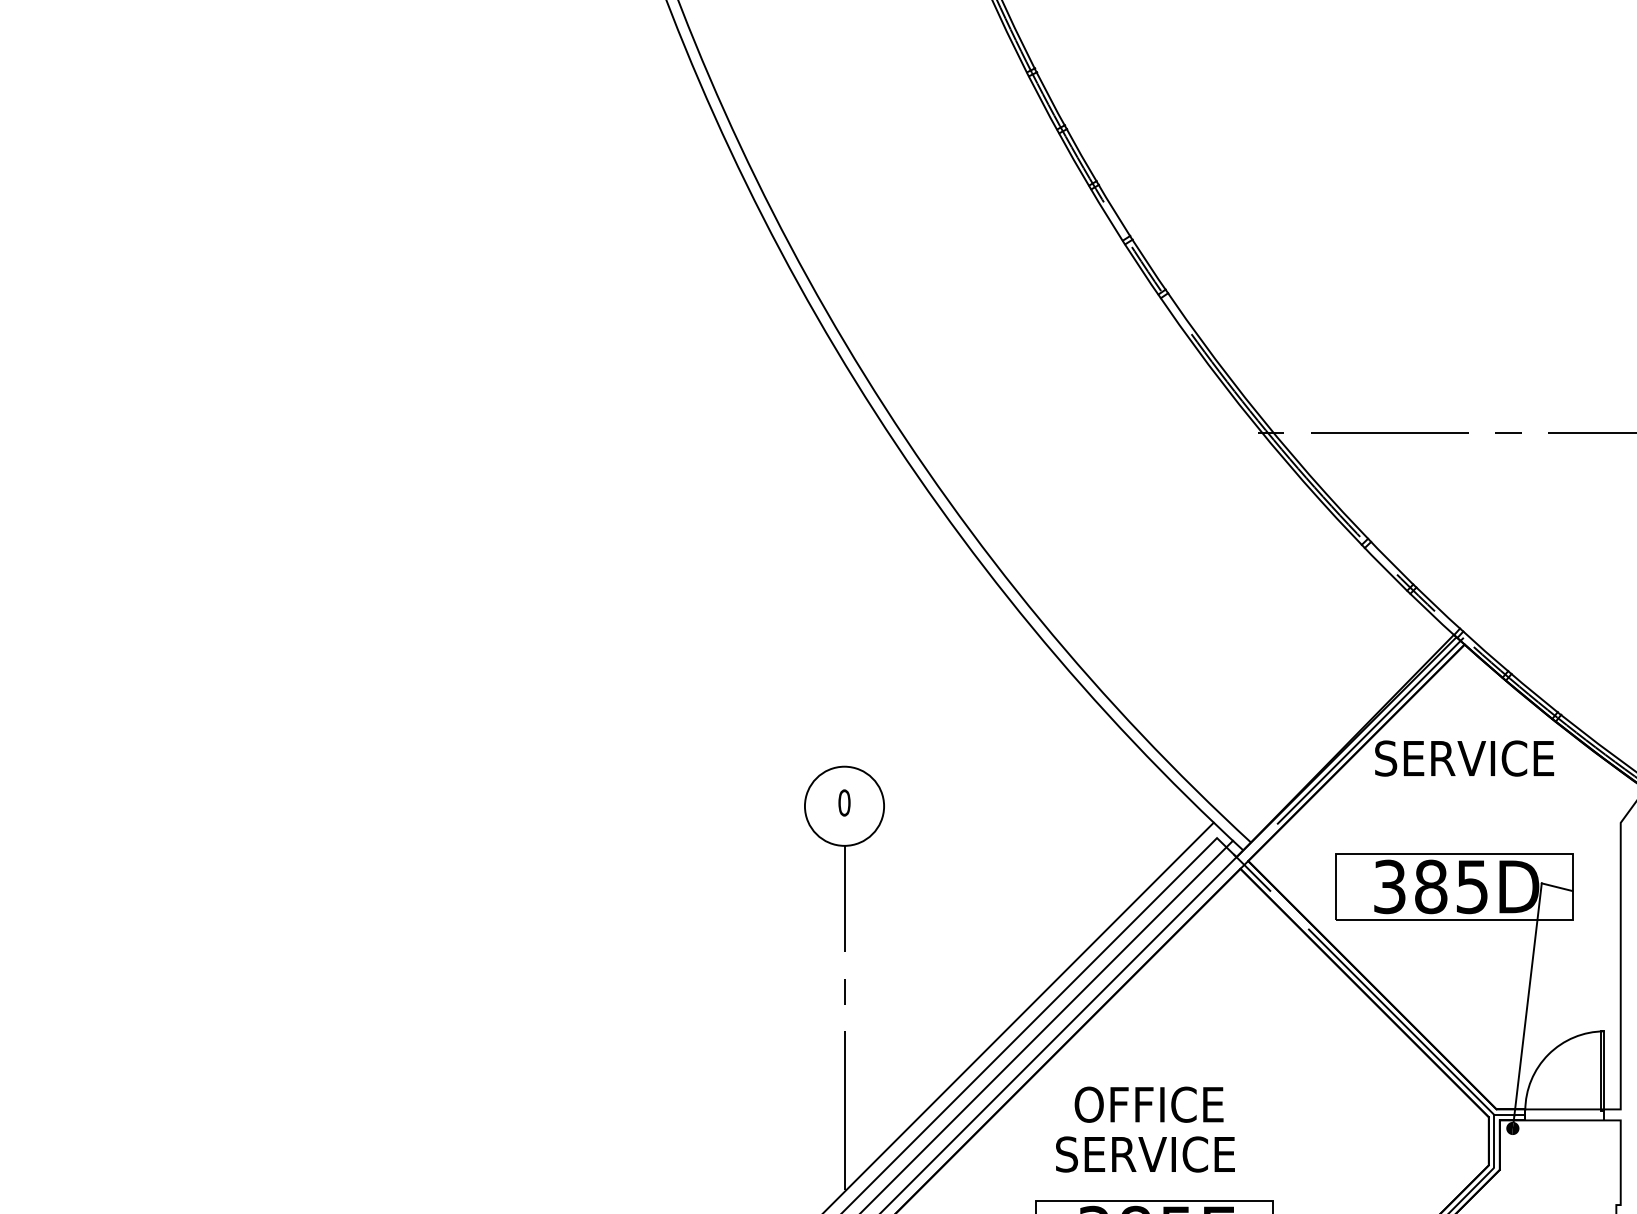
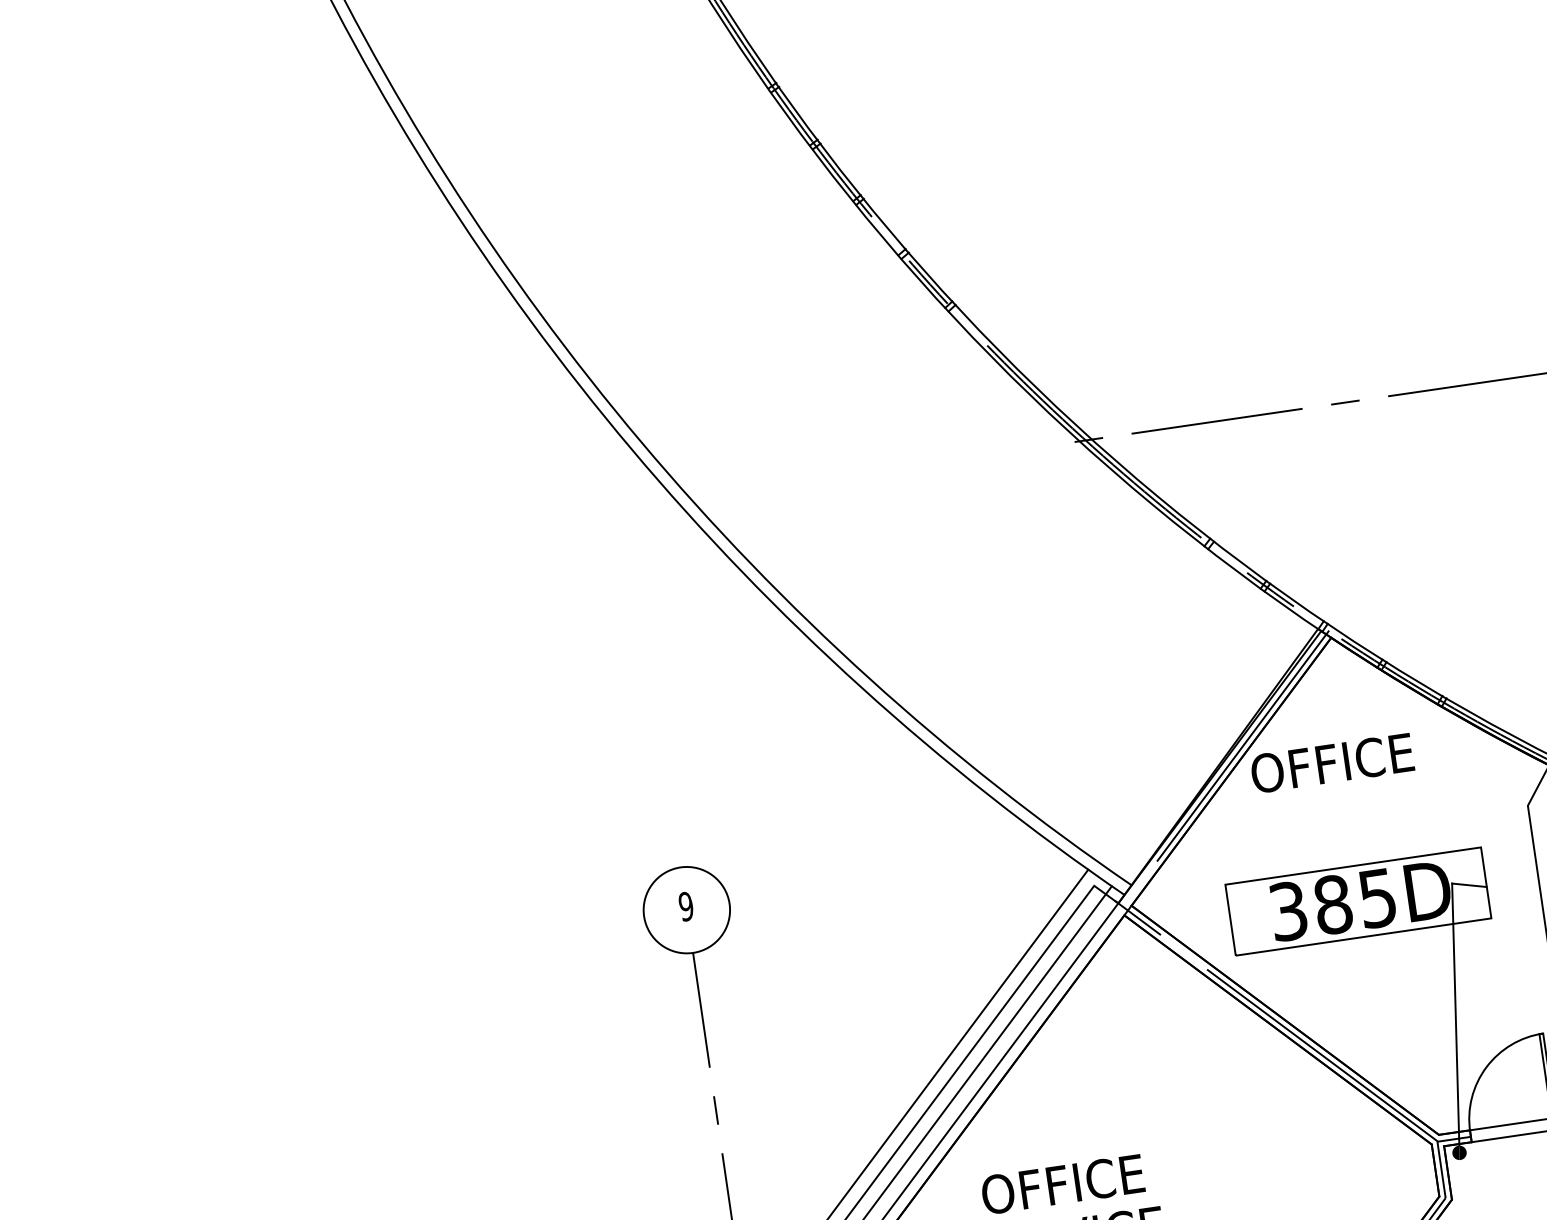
text: (1464, 758) -> (1348, 760), SERVICE -> OFFICE
text: (844, 802) -> (686, 906), 0 -> 9

